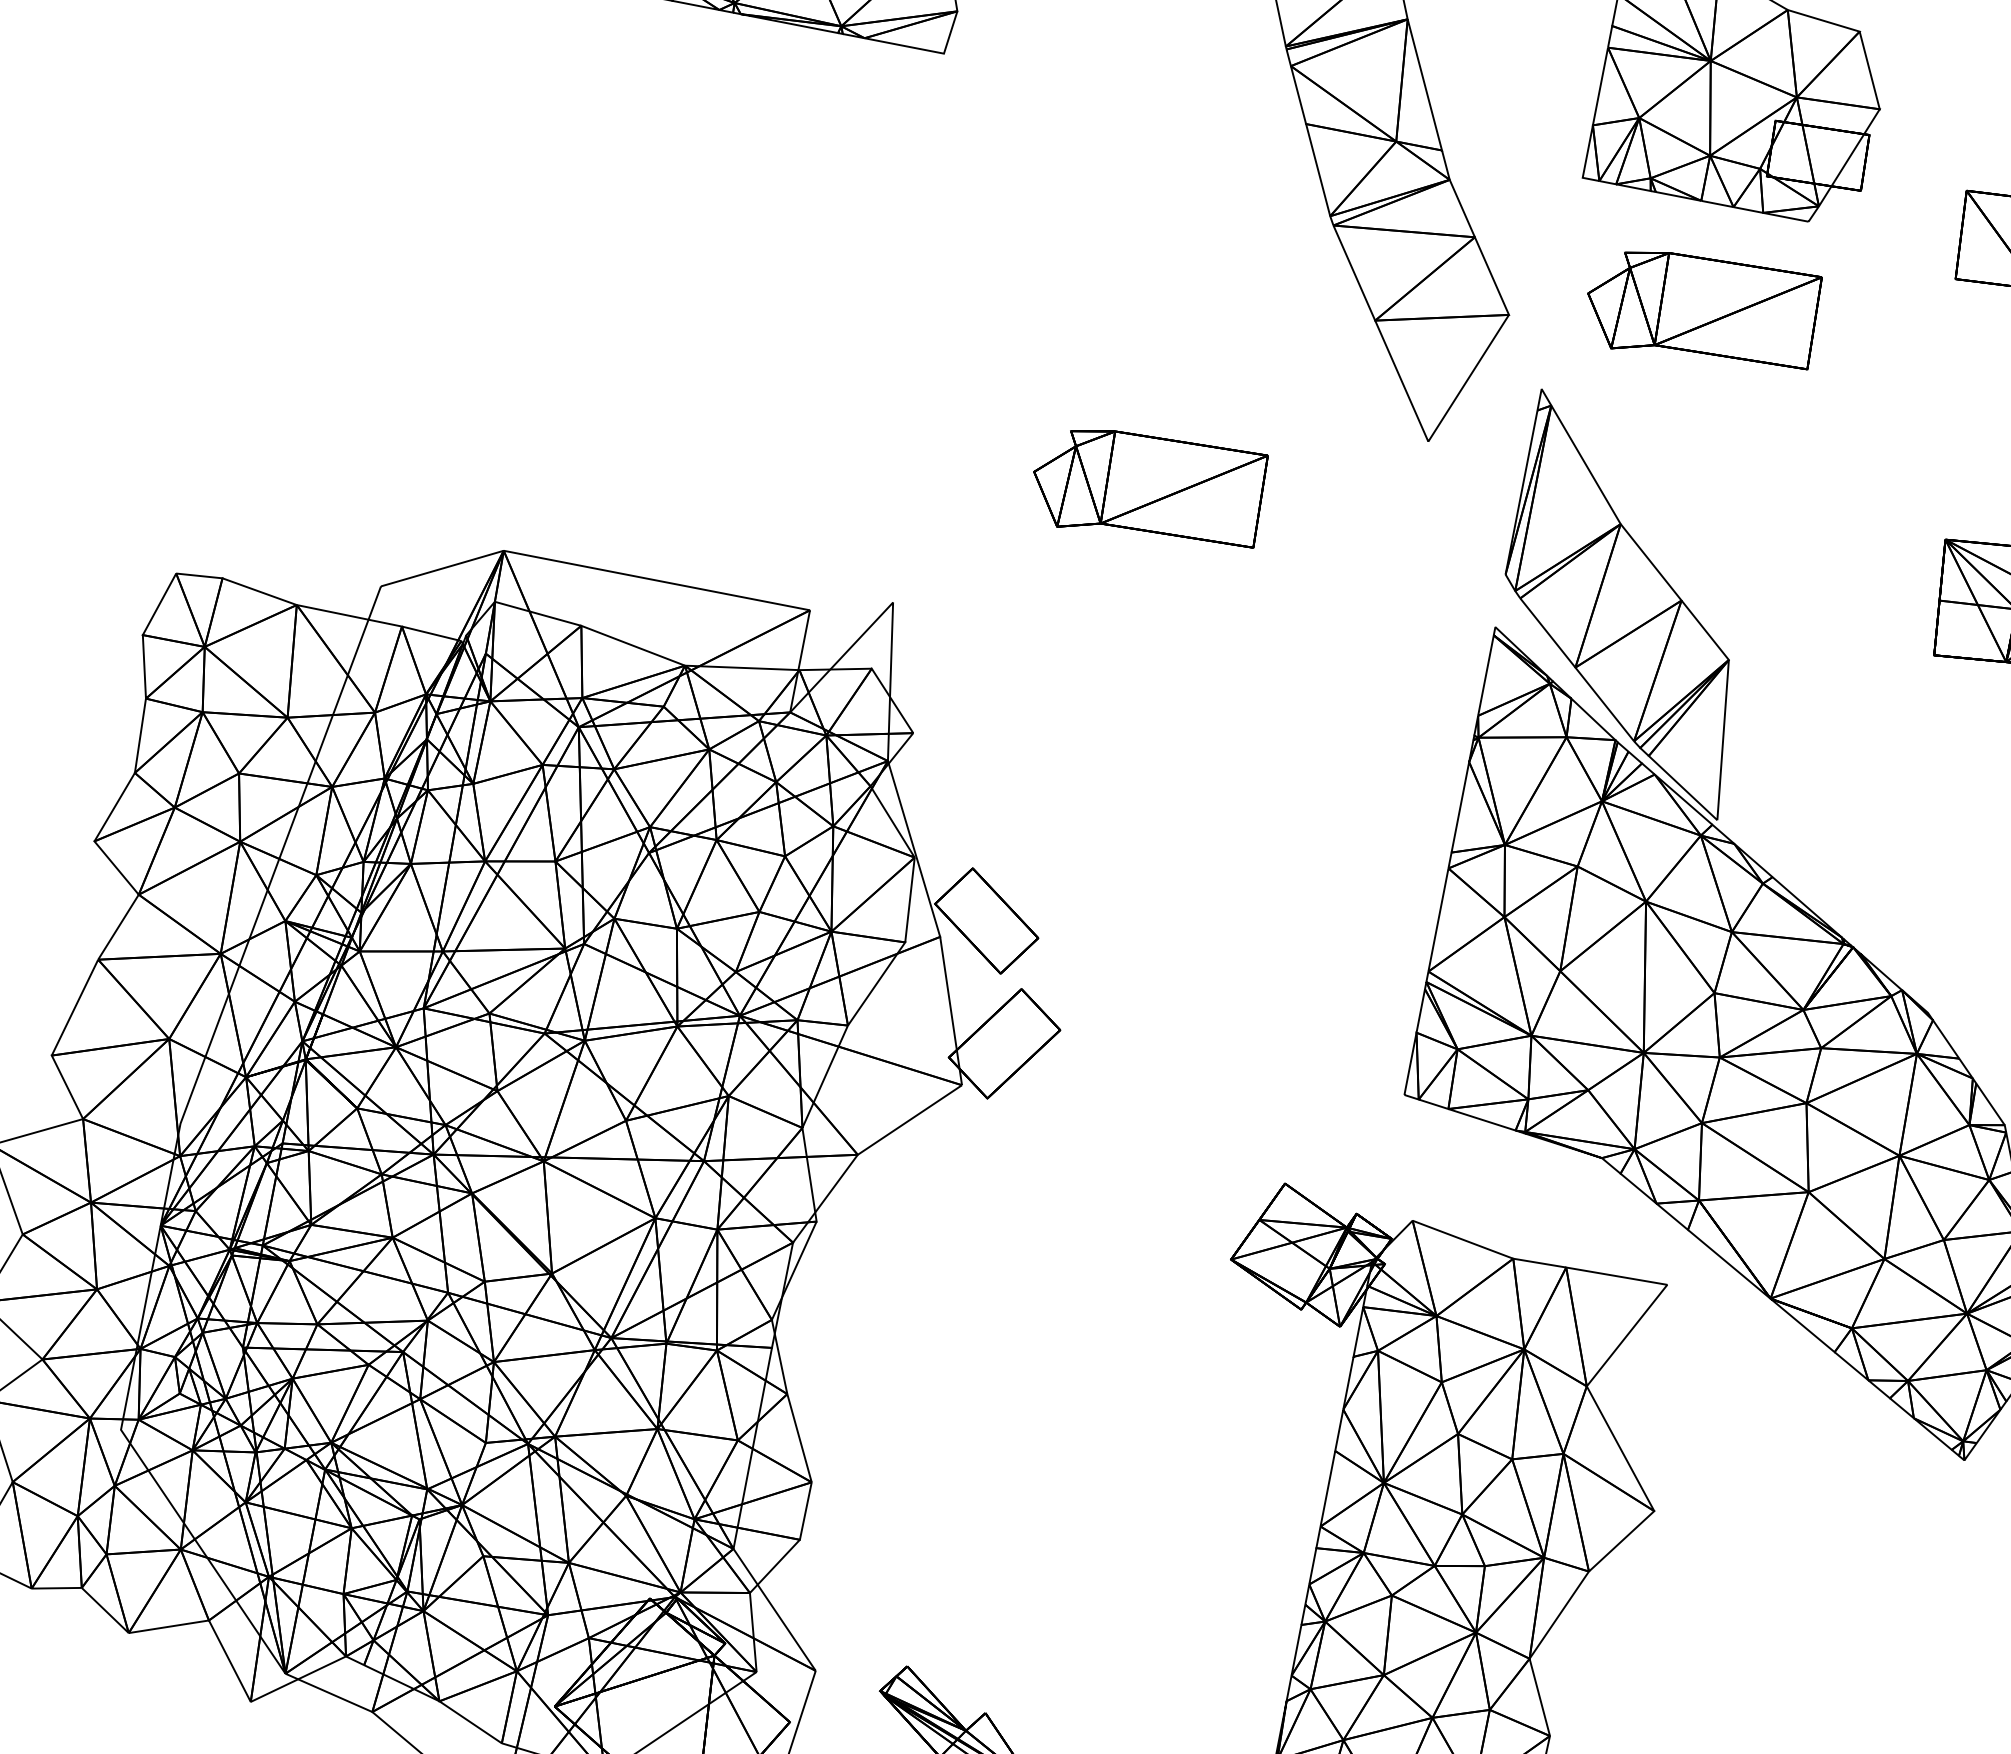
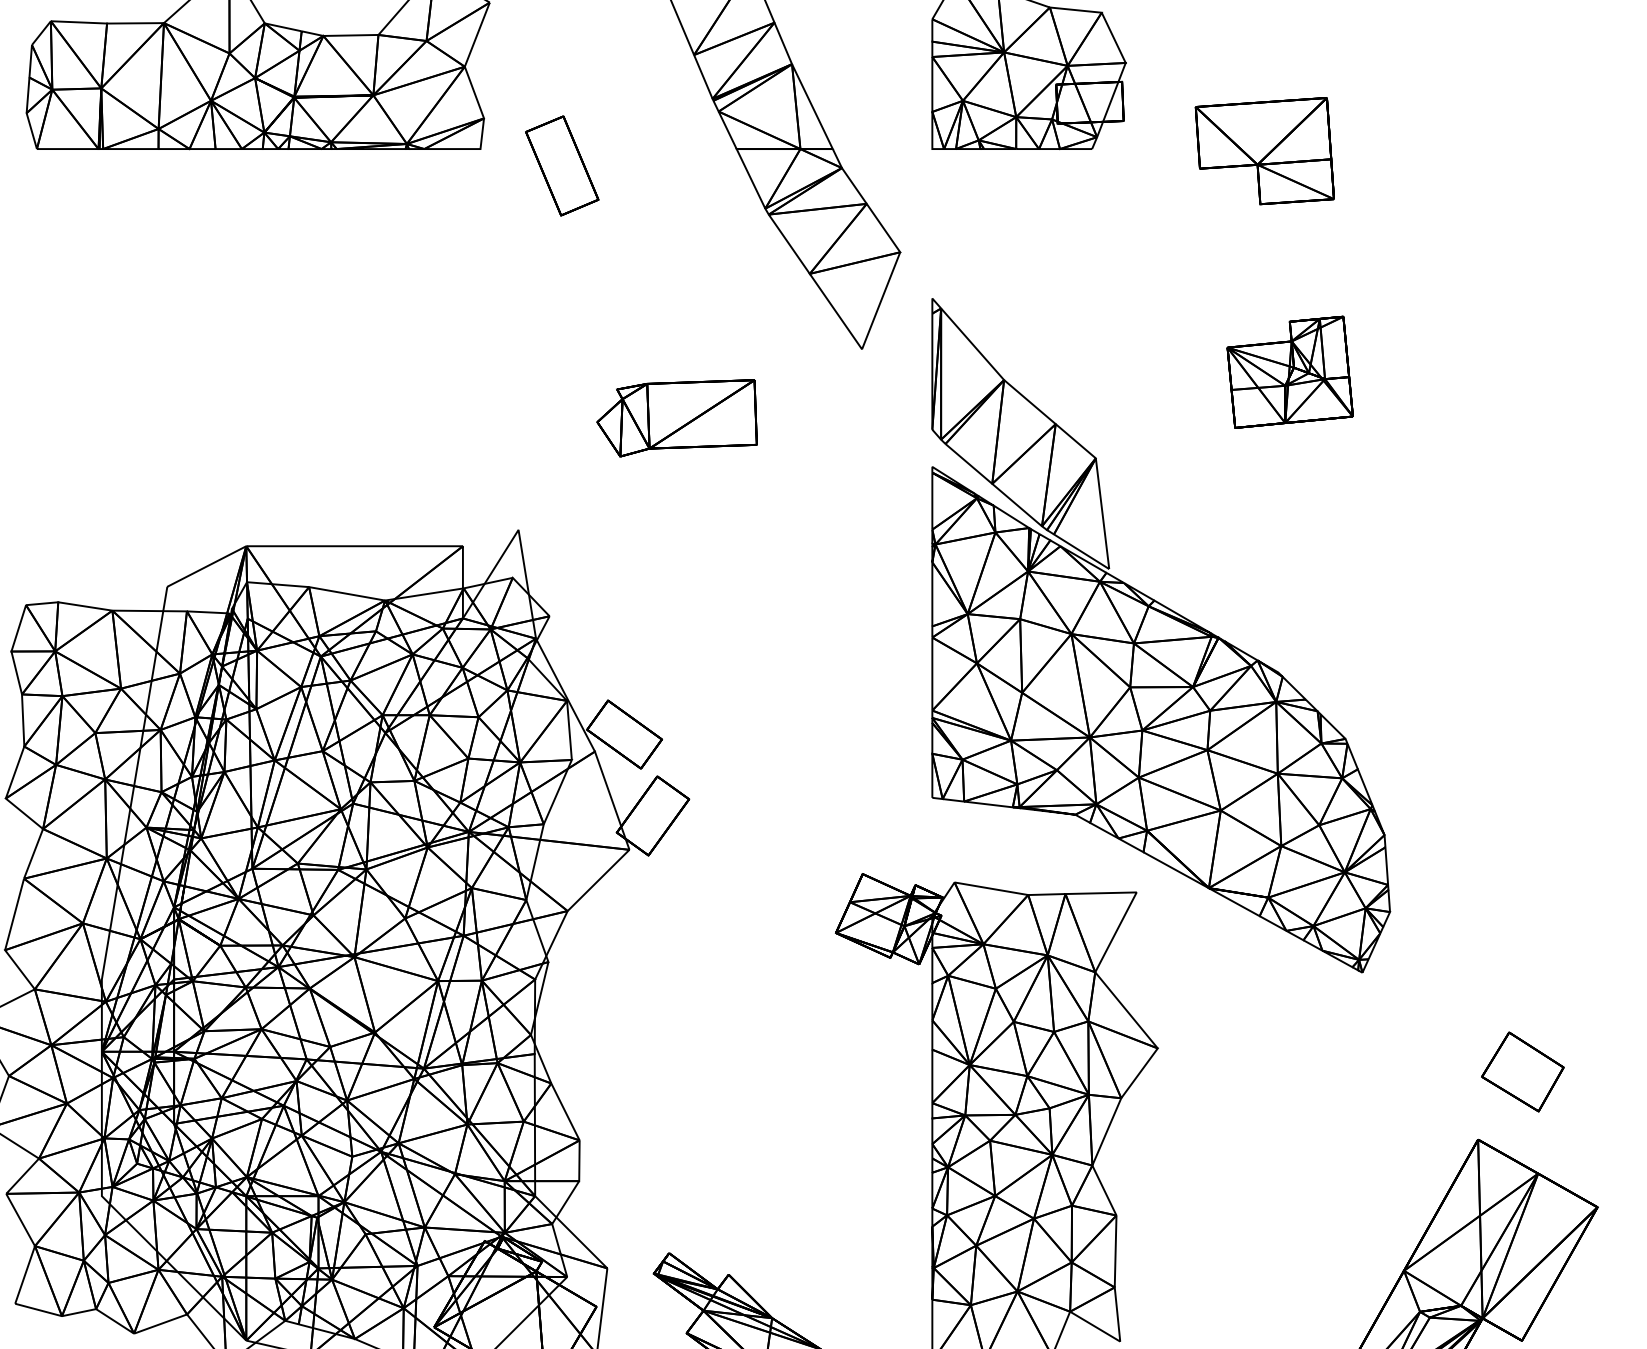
part: (1055, 99) -> (562, 165), added
part: (1701, 310) -> (1030, 223), removed

